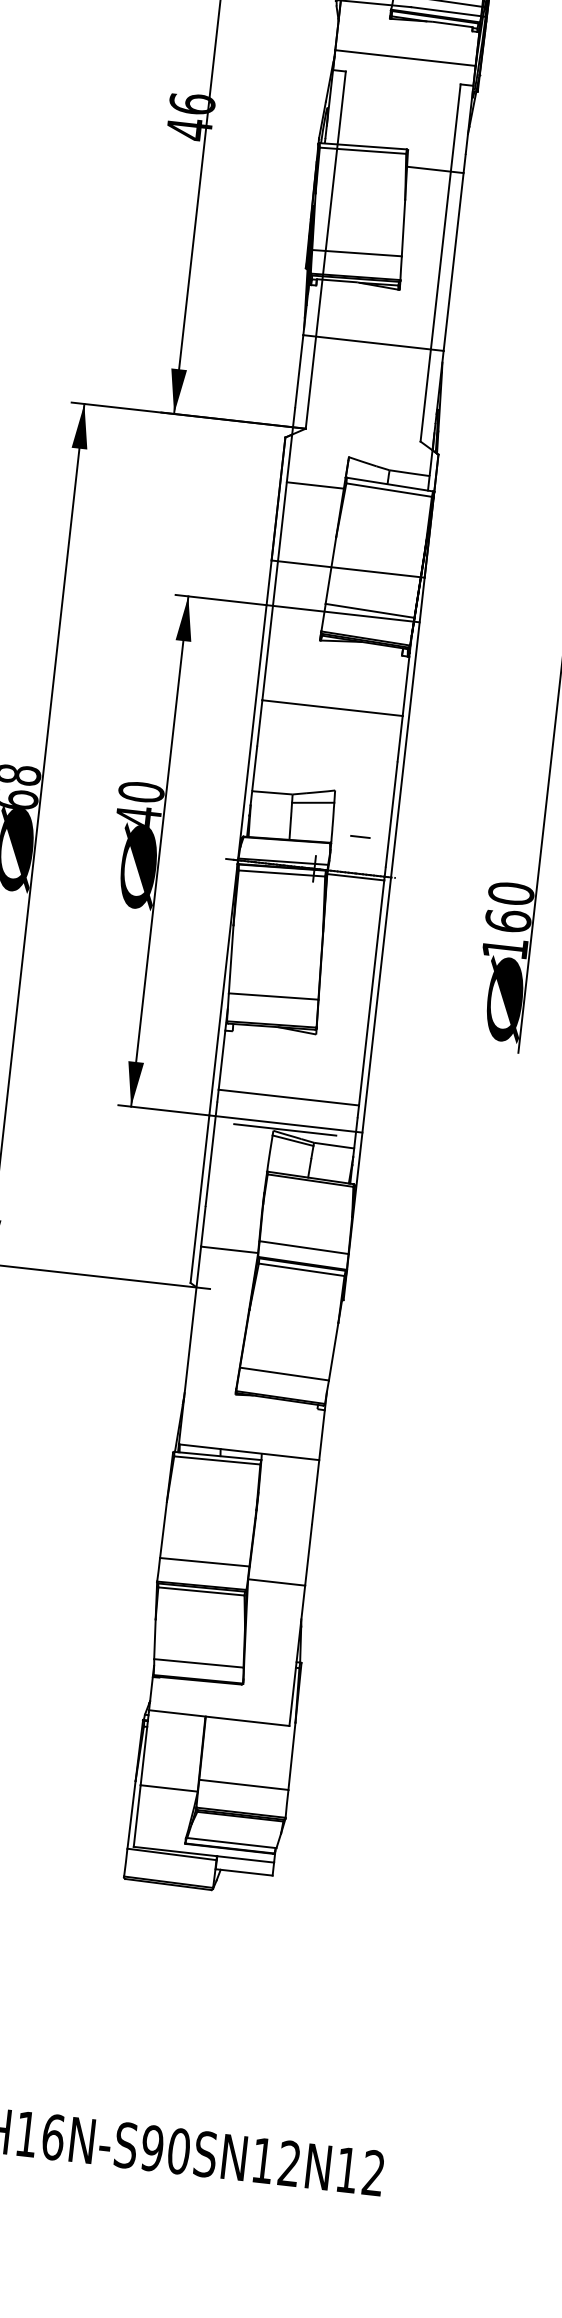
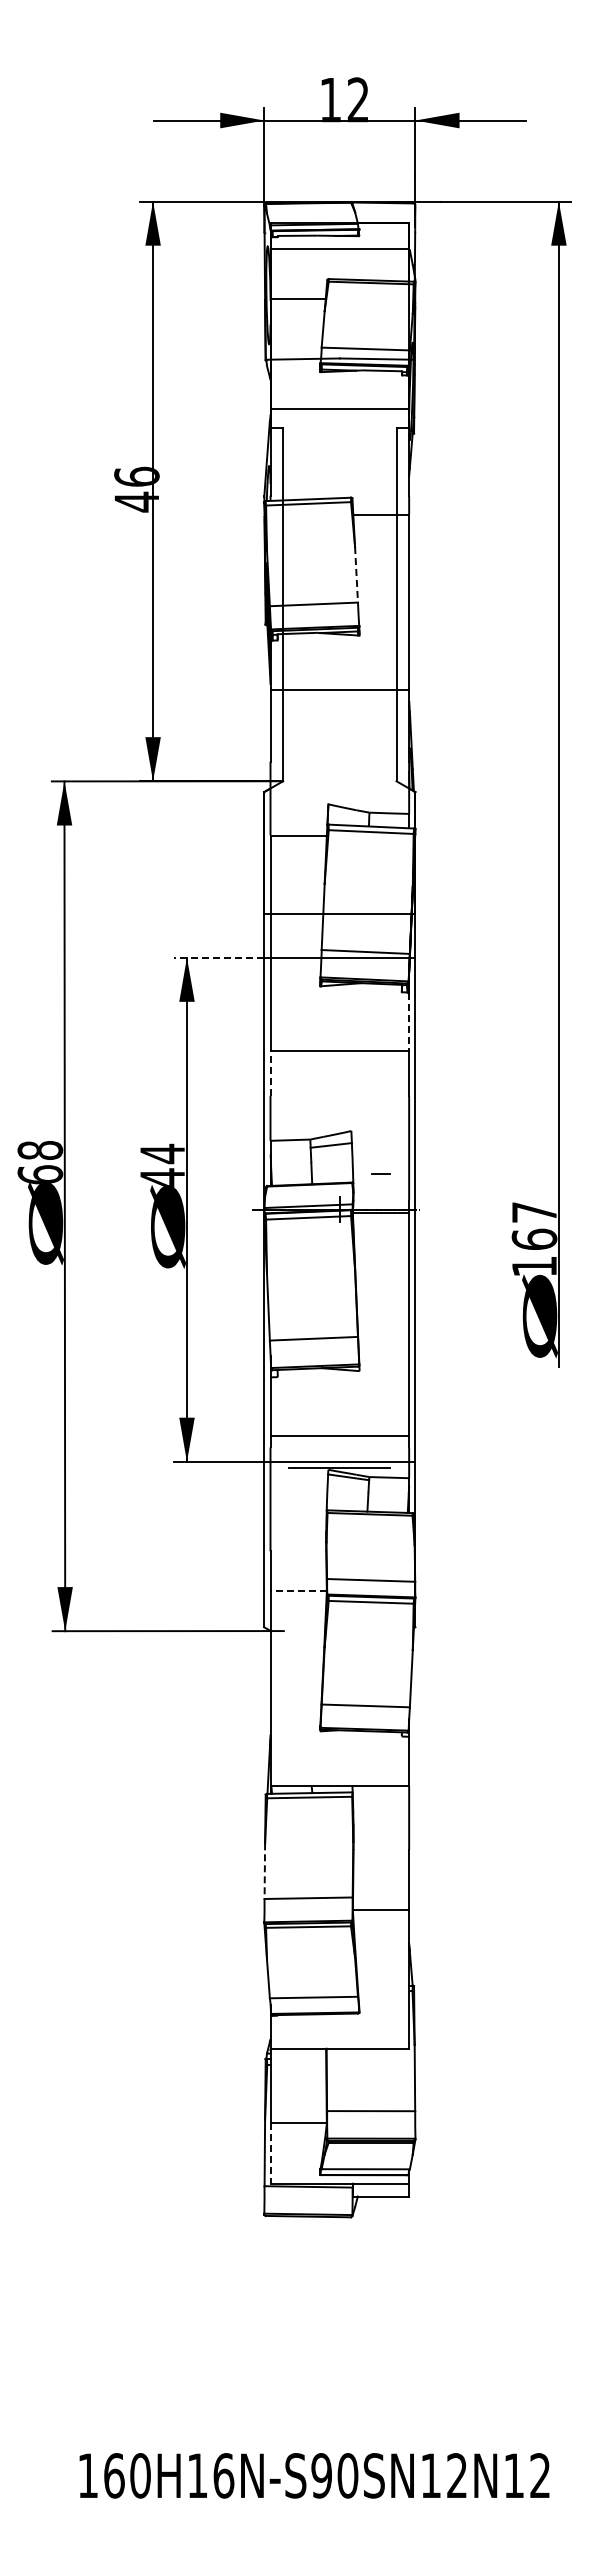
line: (403, 227) -> (356, 574), solid -> dashed
line: (221, 599) -> (219, 957), solid -> dashed
line: (406, 687) -> (409, 1022), solid -> dashed
line: (259, 722) -> (270, 1072), solid -> dashed
text: (141, 791) -> (162, 1153), 40 -> 44
text: (511, 893) -> (534, 1212), 160 -> 167
line: (229, 1249) -> (298, 1590), solid -> dashed
line: (163, 1530) -> (264, 1871), solid -> dashed
line: (137, 1816) -> (270, 2153), solid -> dashed

